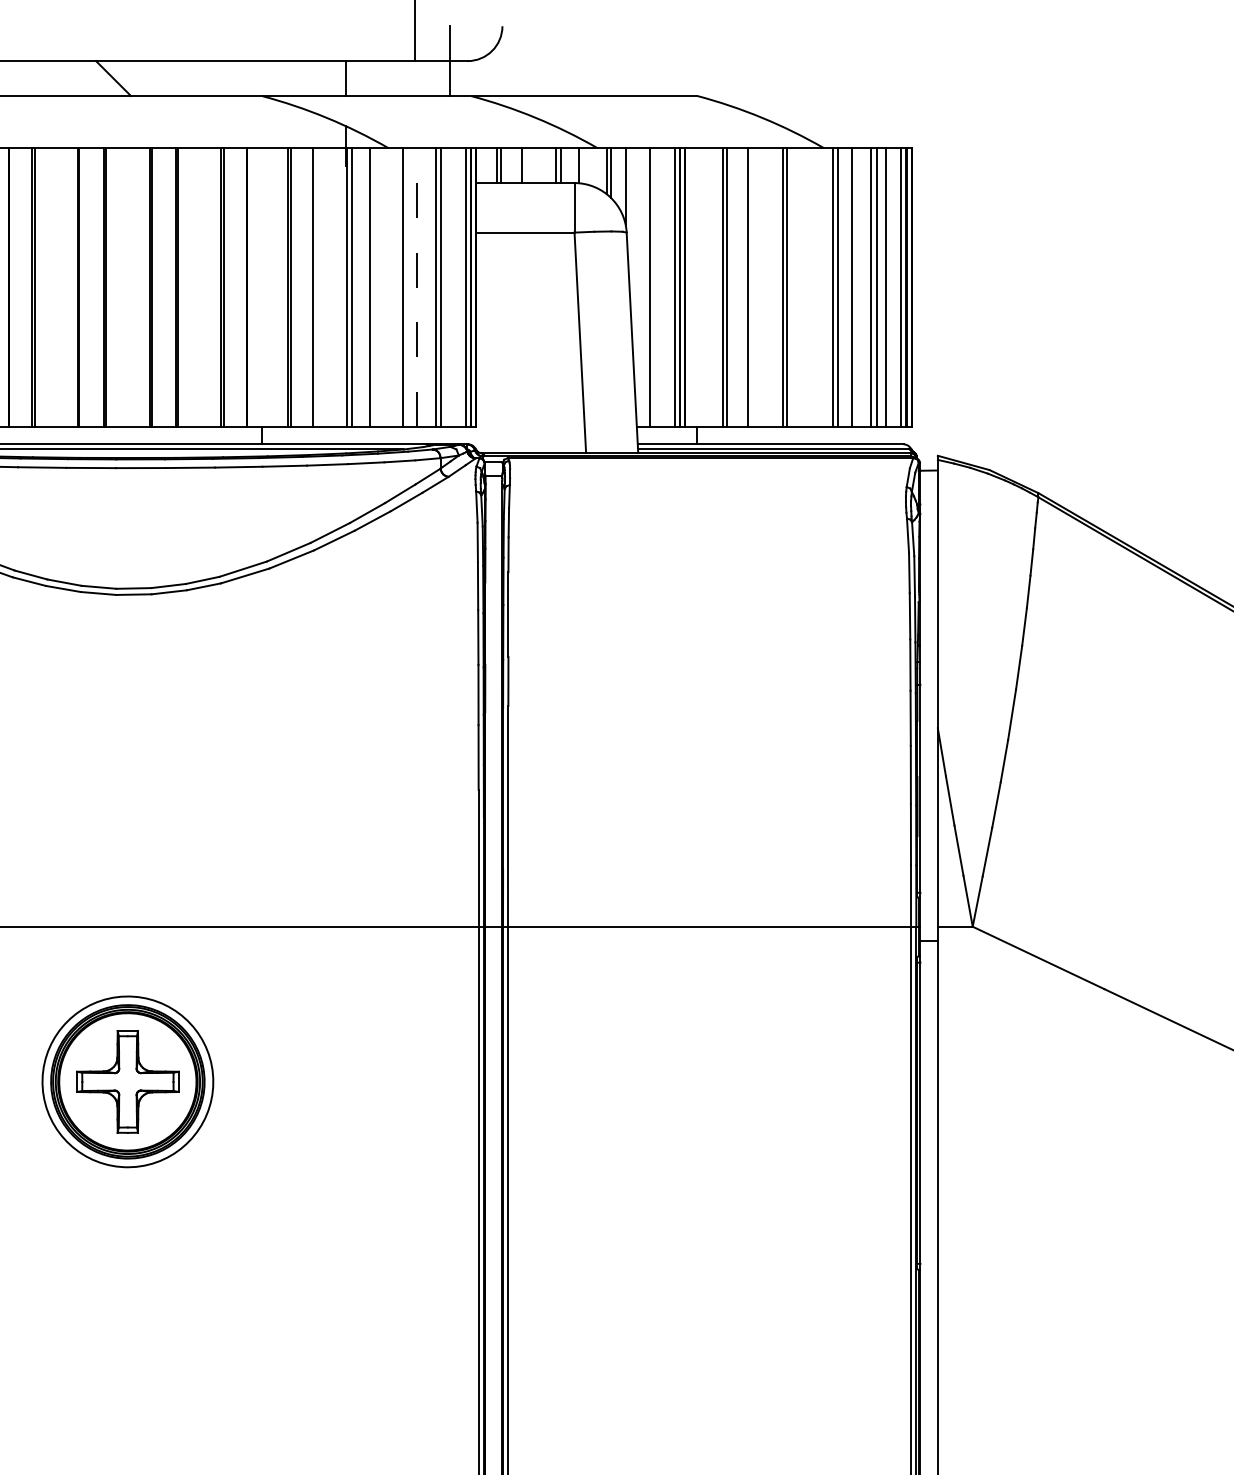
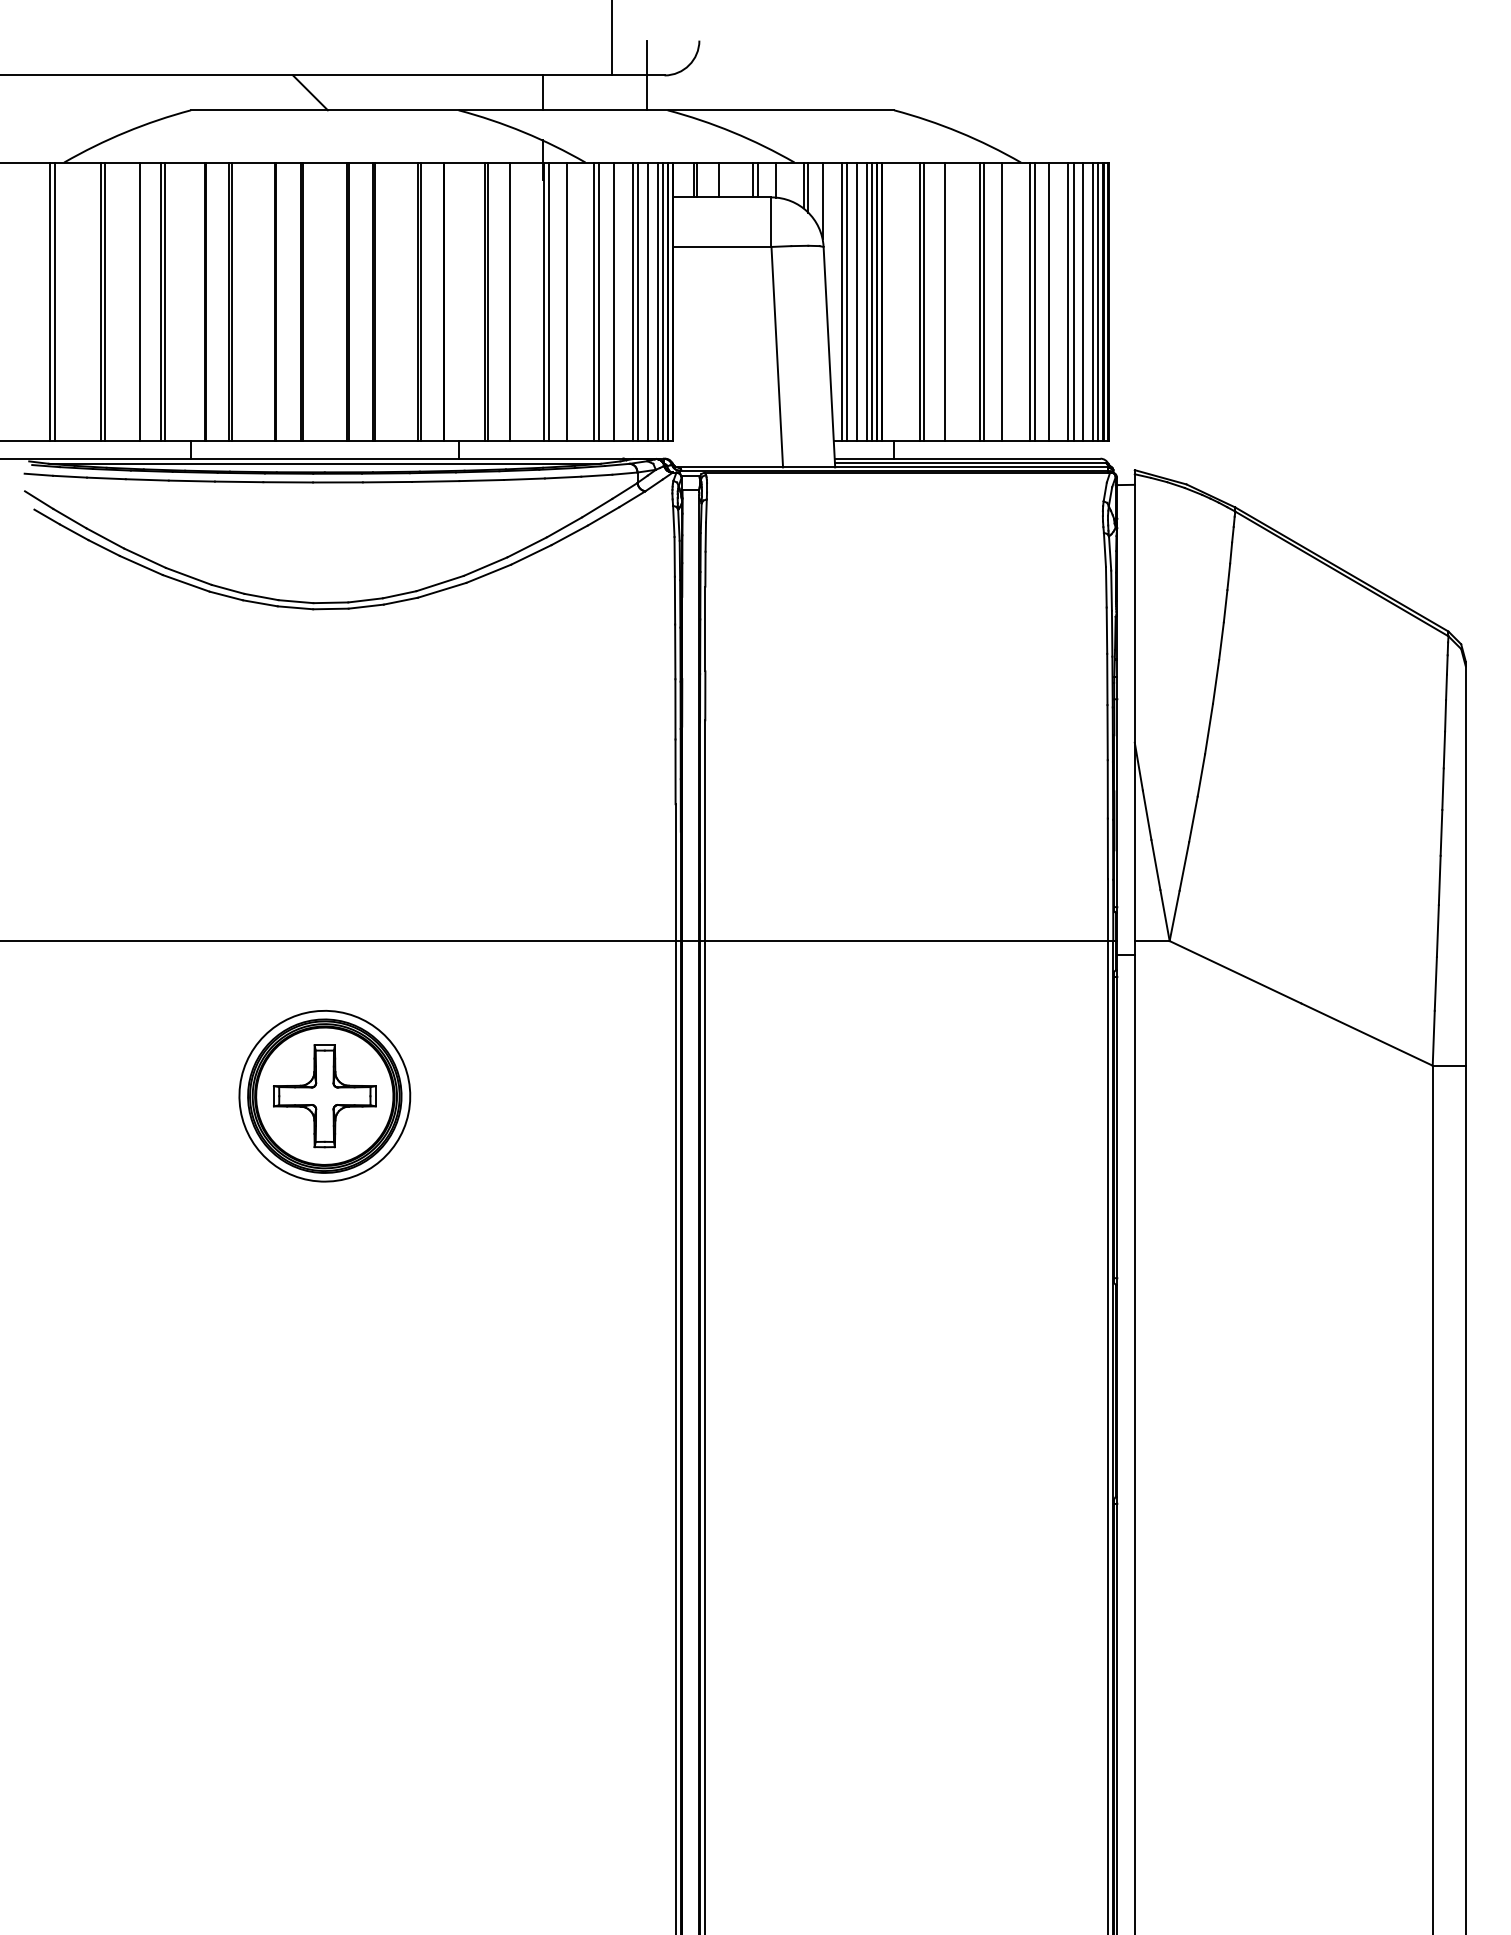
line: (397, 287) -> (594, 301), added
line: (416, 287) -> (613, 301), dashed -> solid
line: (450, 287) -> (647, 301), added
line: (460, 287) -> (657, 301), added
line: (644, 287) -> (841, 301), added
line: (659, 287) -> (856, 301), added
line: (669, 287) -> (866, 301), added
line: (805, 287) -> (1002, 301), added
line: (896, 287) -> (1093, 301), added

